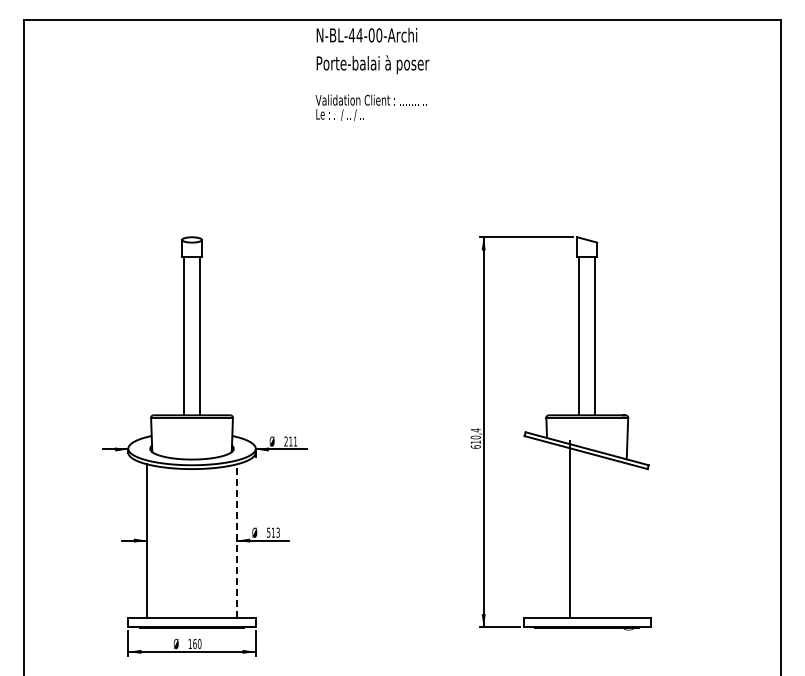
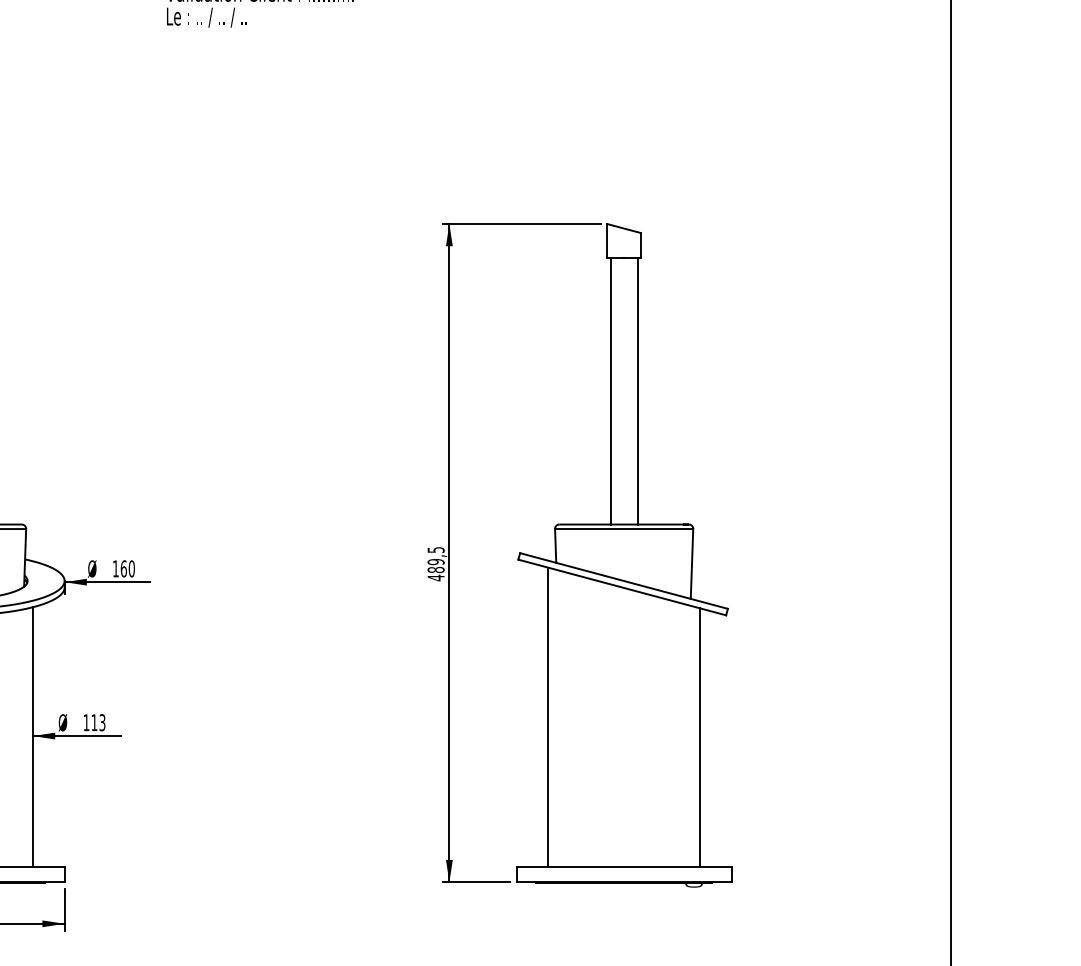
text: (475, 438) -> (435, 563), 610,4 -> 489,5
text: (290, 441) -> (123, 568), 211 -> 160
line: (570, 529) -> (548, 717), moved
text: (268, 532) -> (86, 722), 513 -> 113
line: (237, 540) -> (33, 735), dashed -> solid
line: (632, 541) -> (700, 737), added

